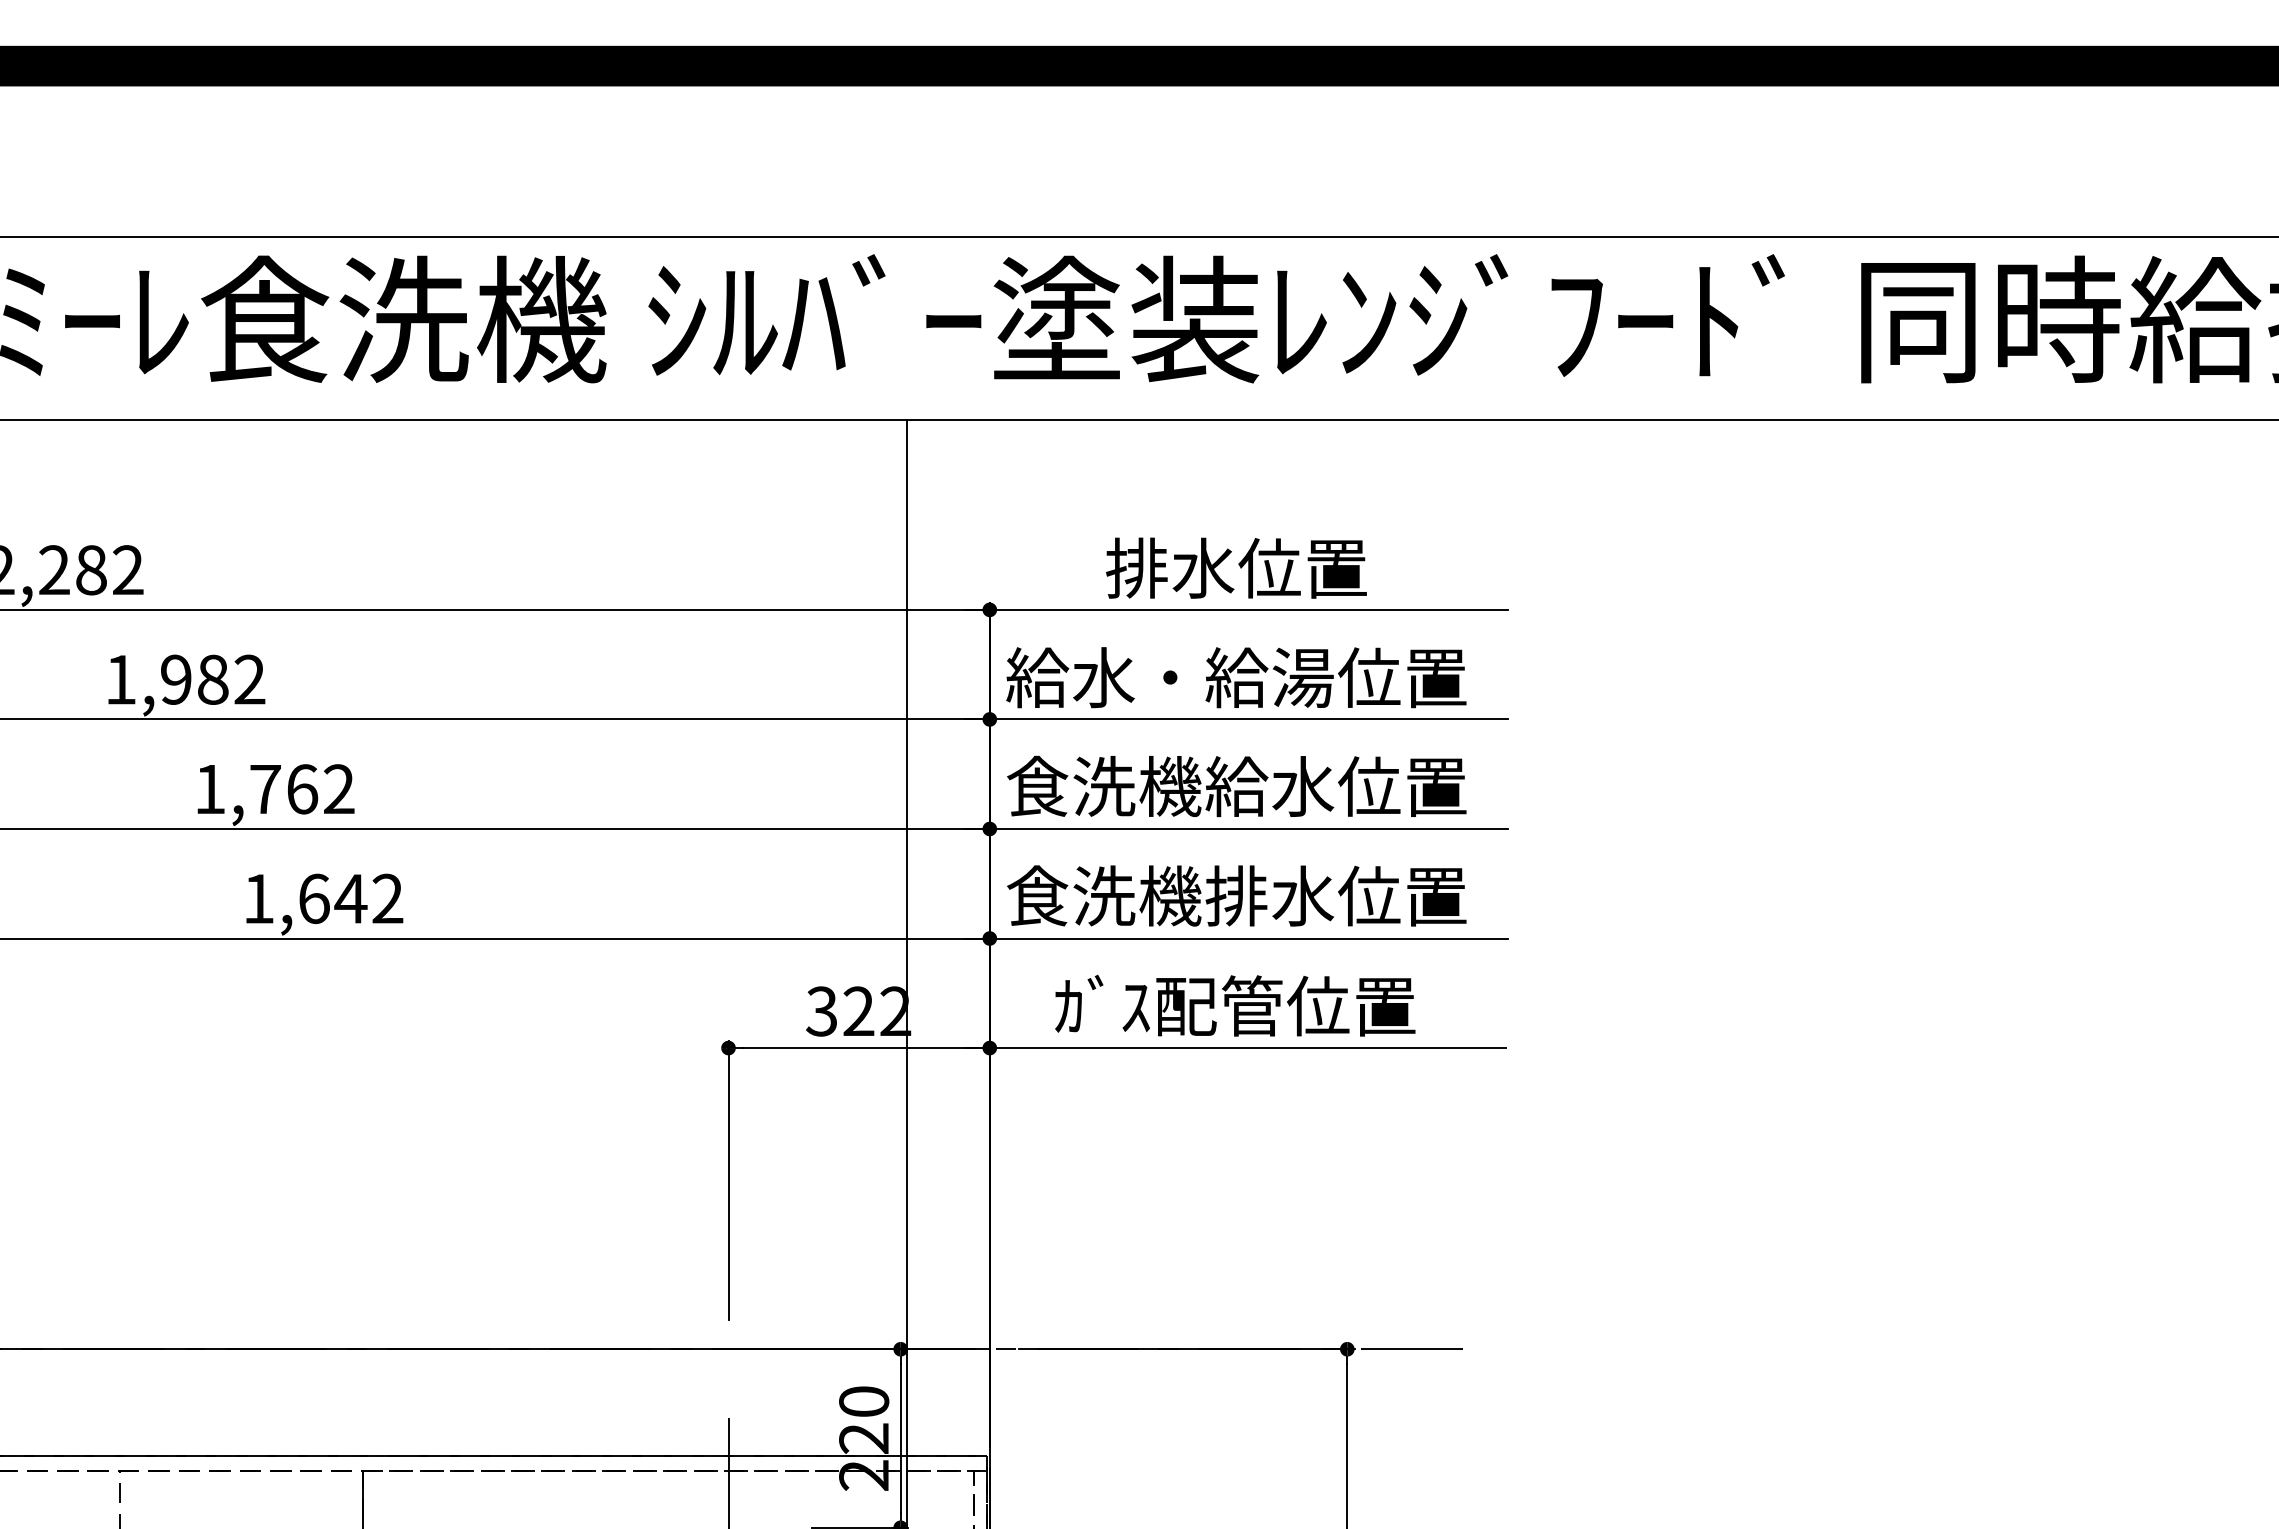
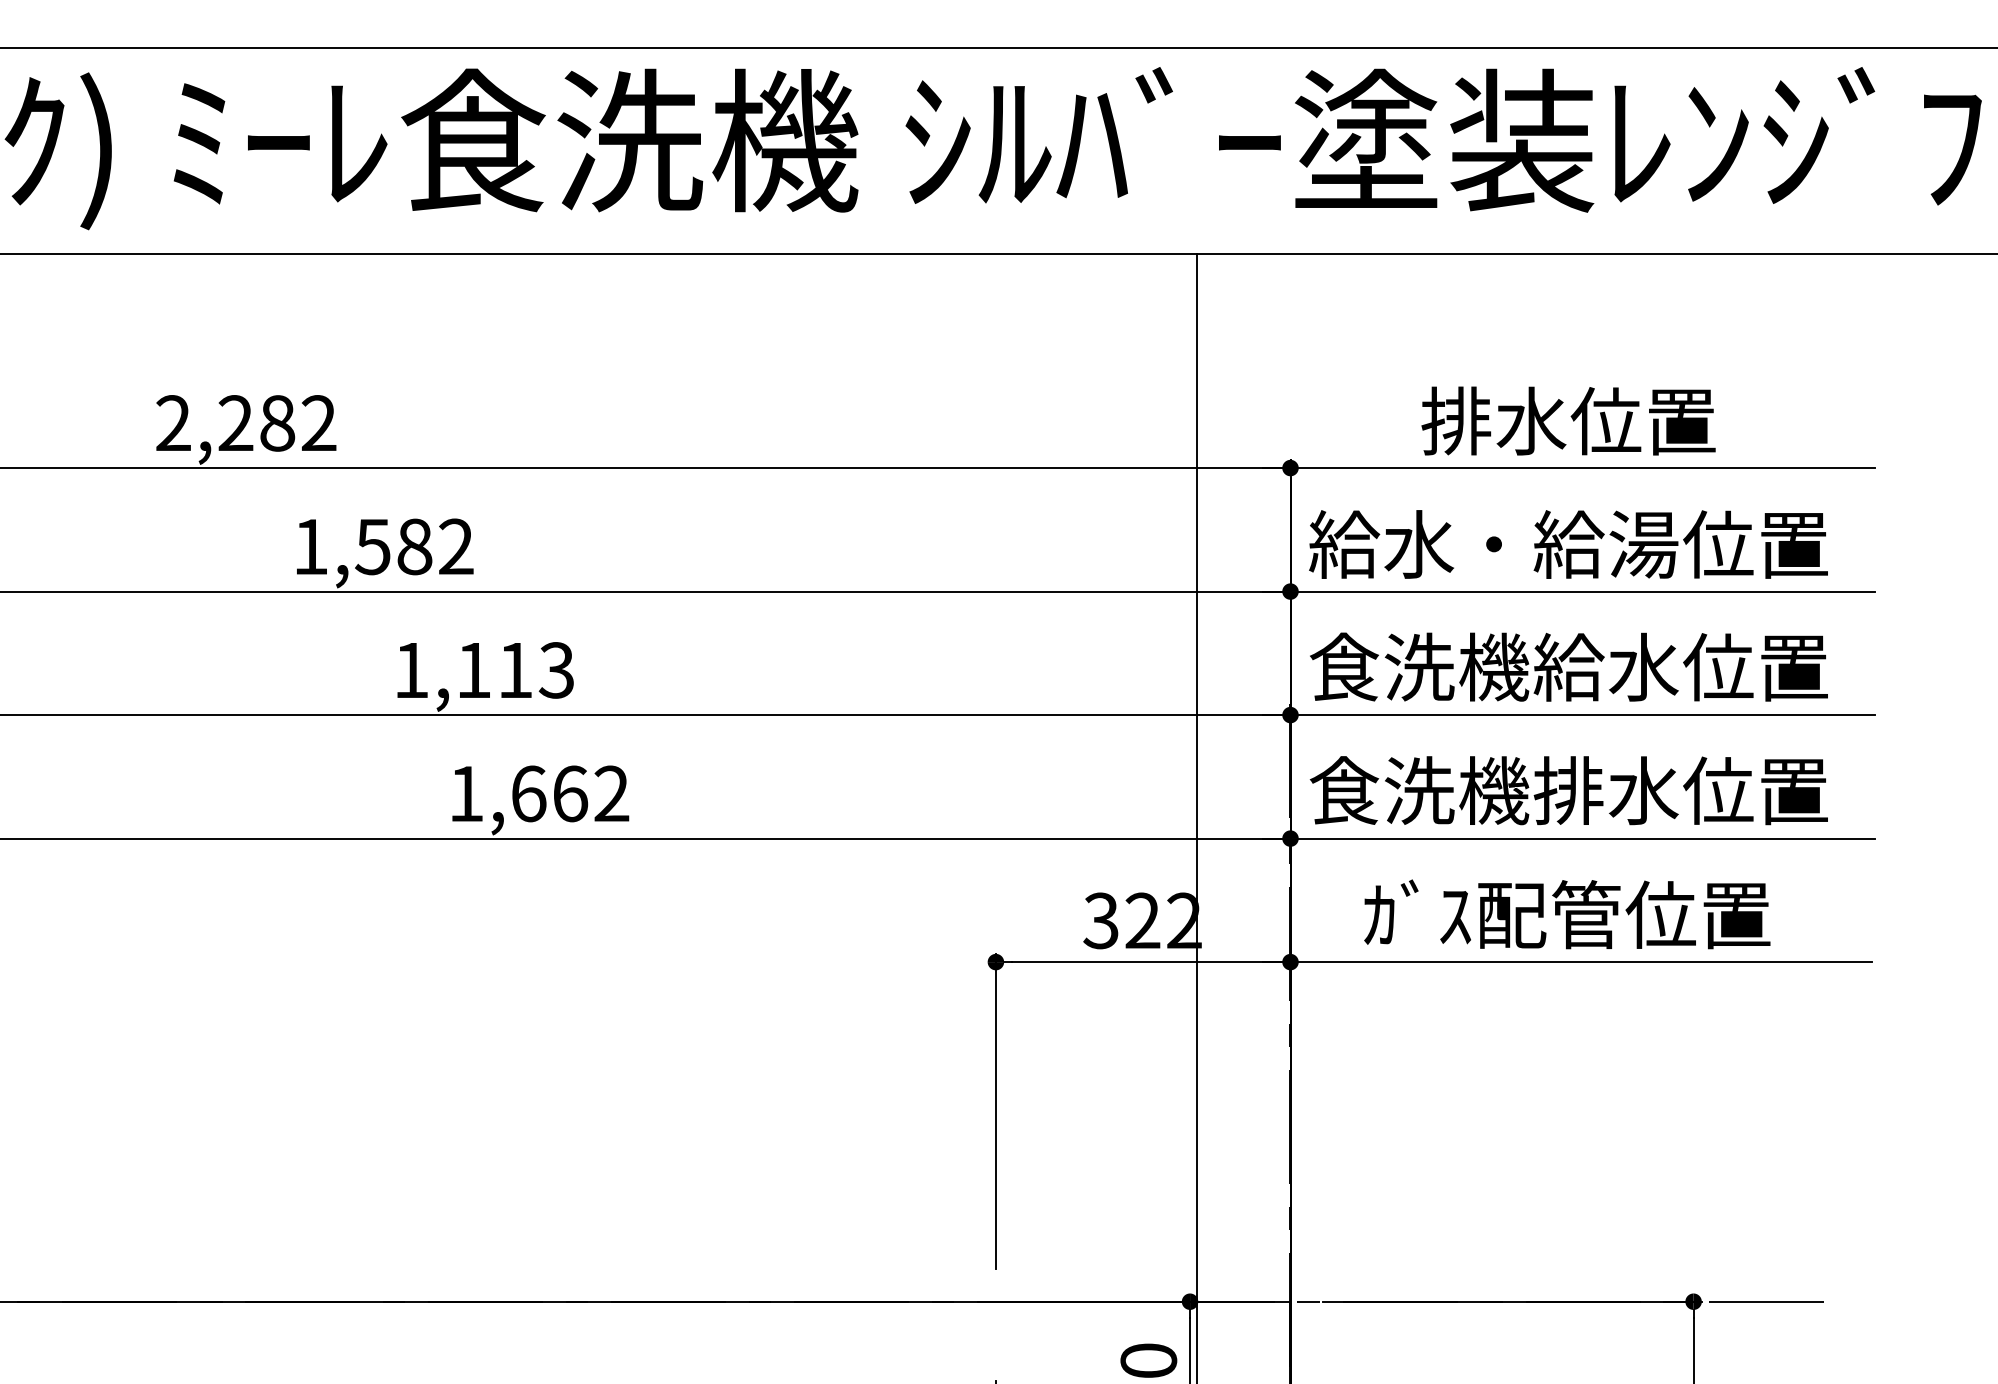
text: (175, 679) -> (372, 546), 1,982 -> 1,582
text: (302, 789) -> (515, 670), 1,762 -> 1,113
text: (350, 898) -> (569, 793), 1,642 -> 1,662

